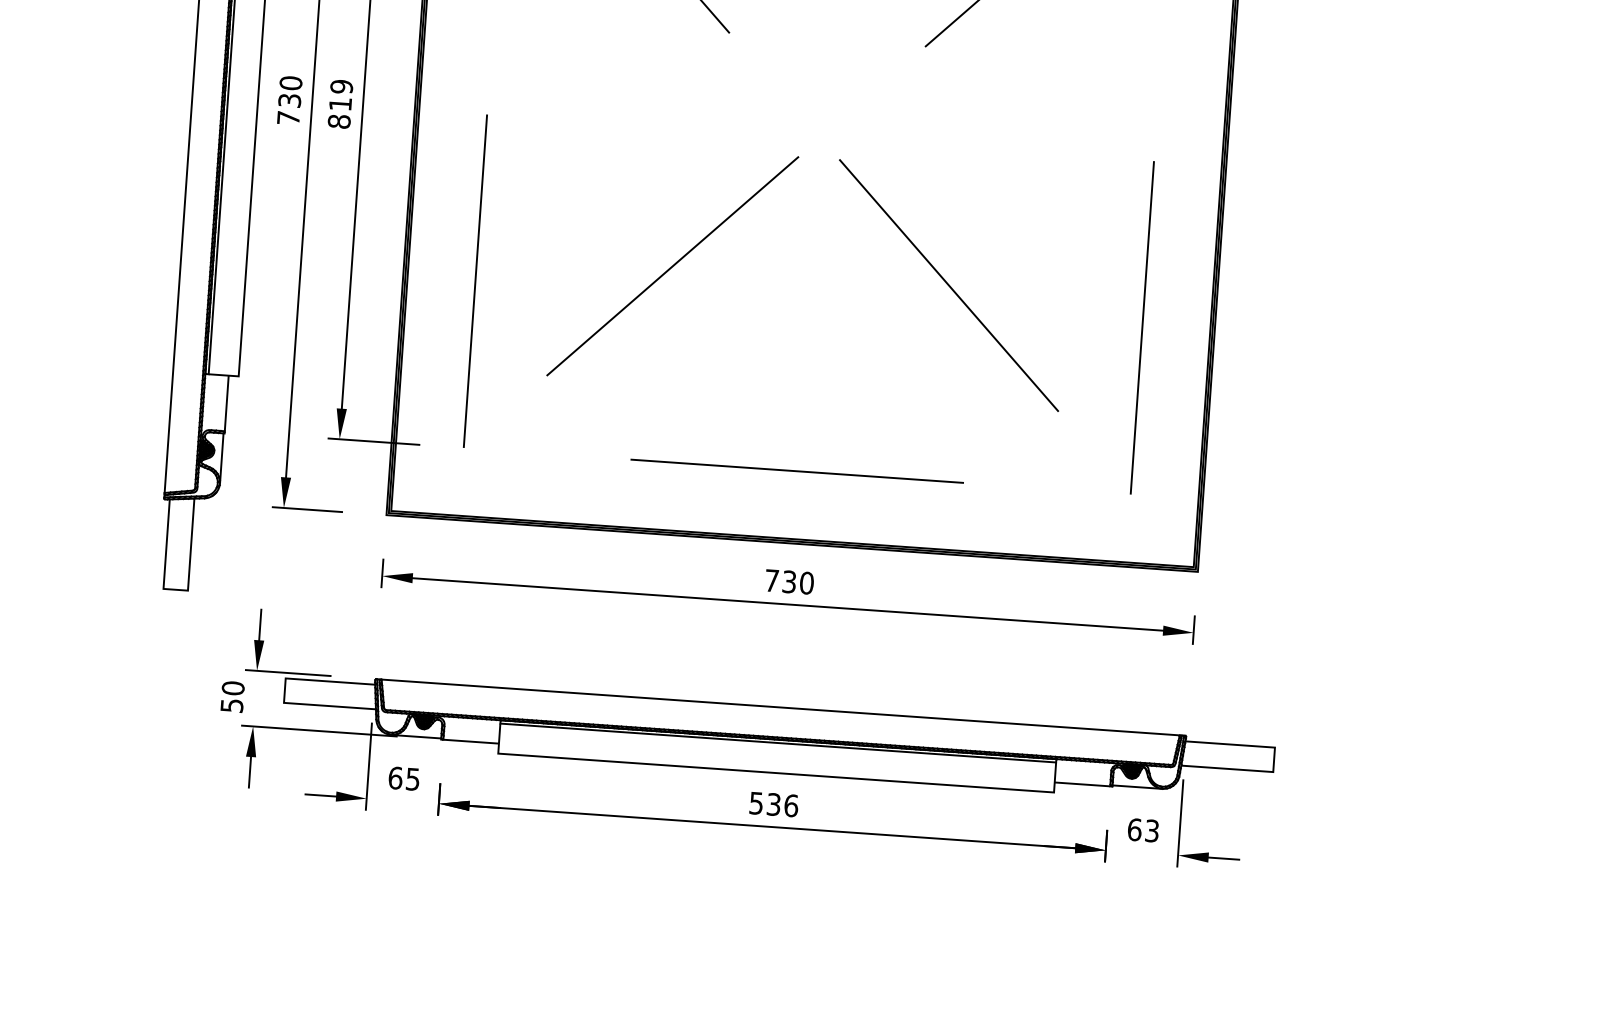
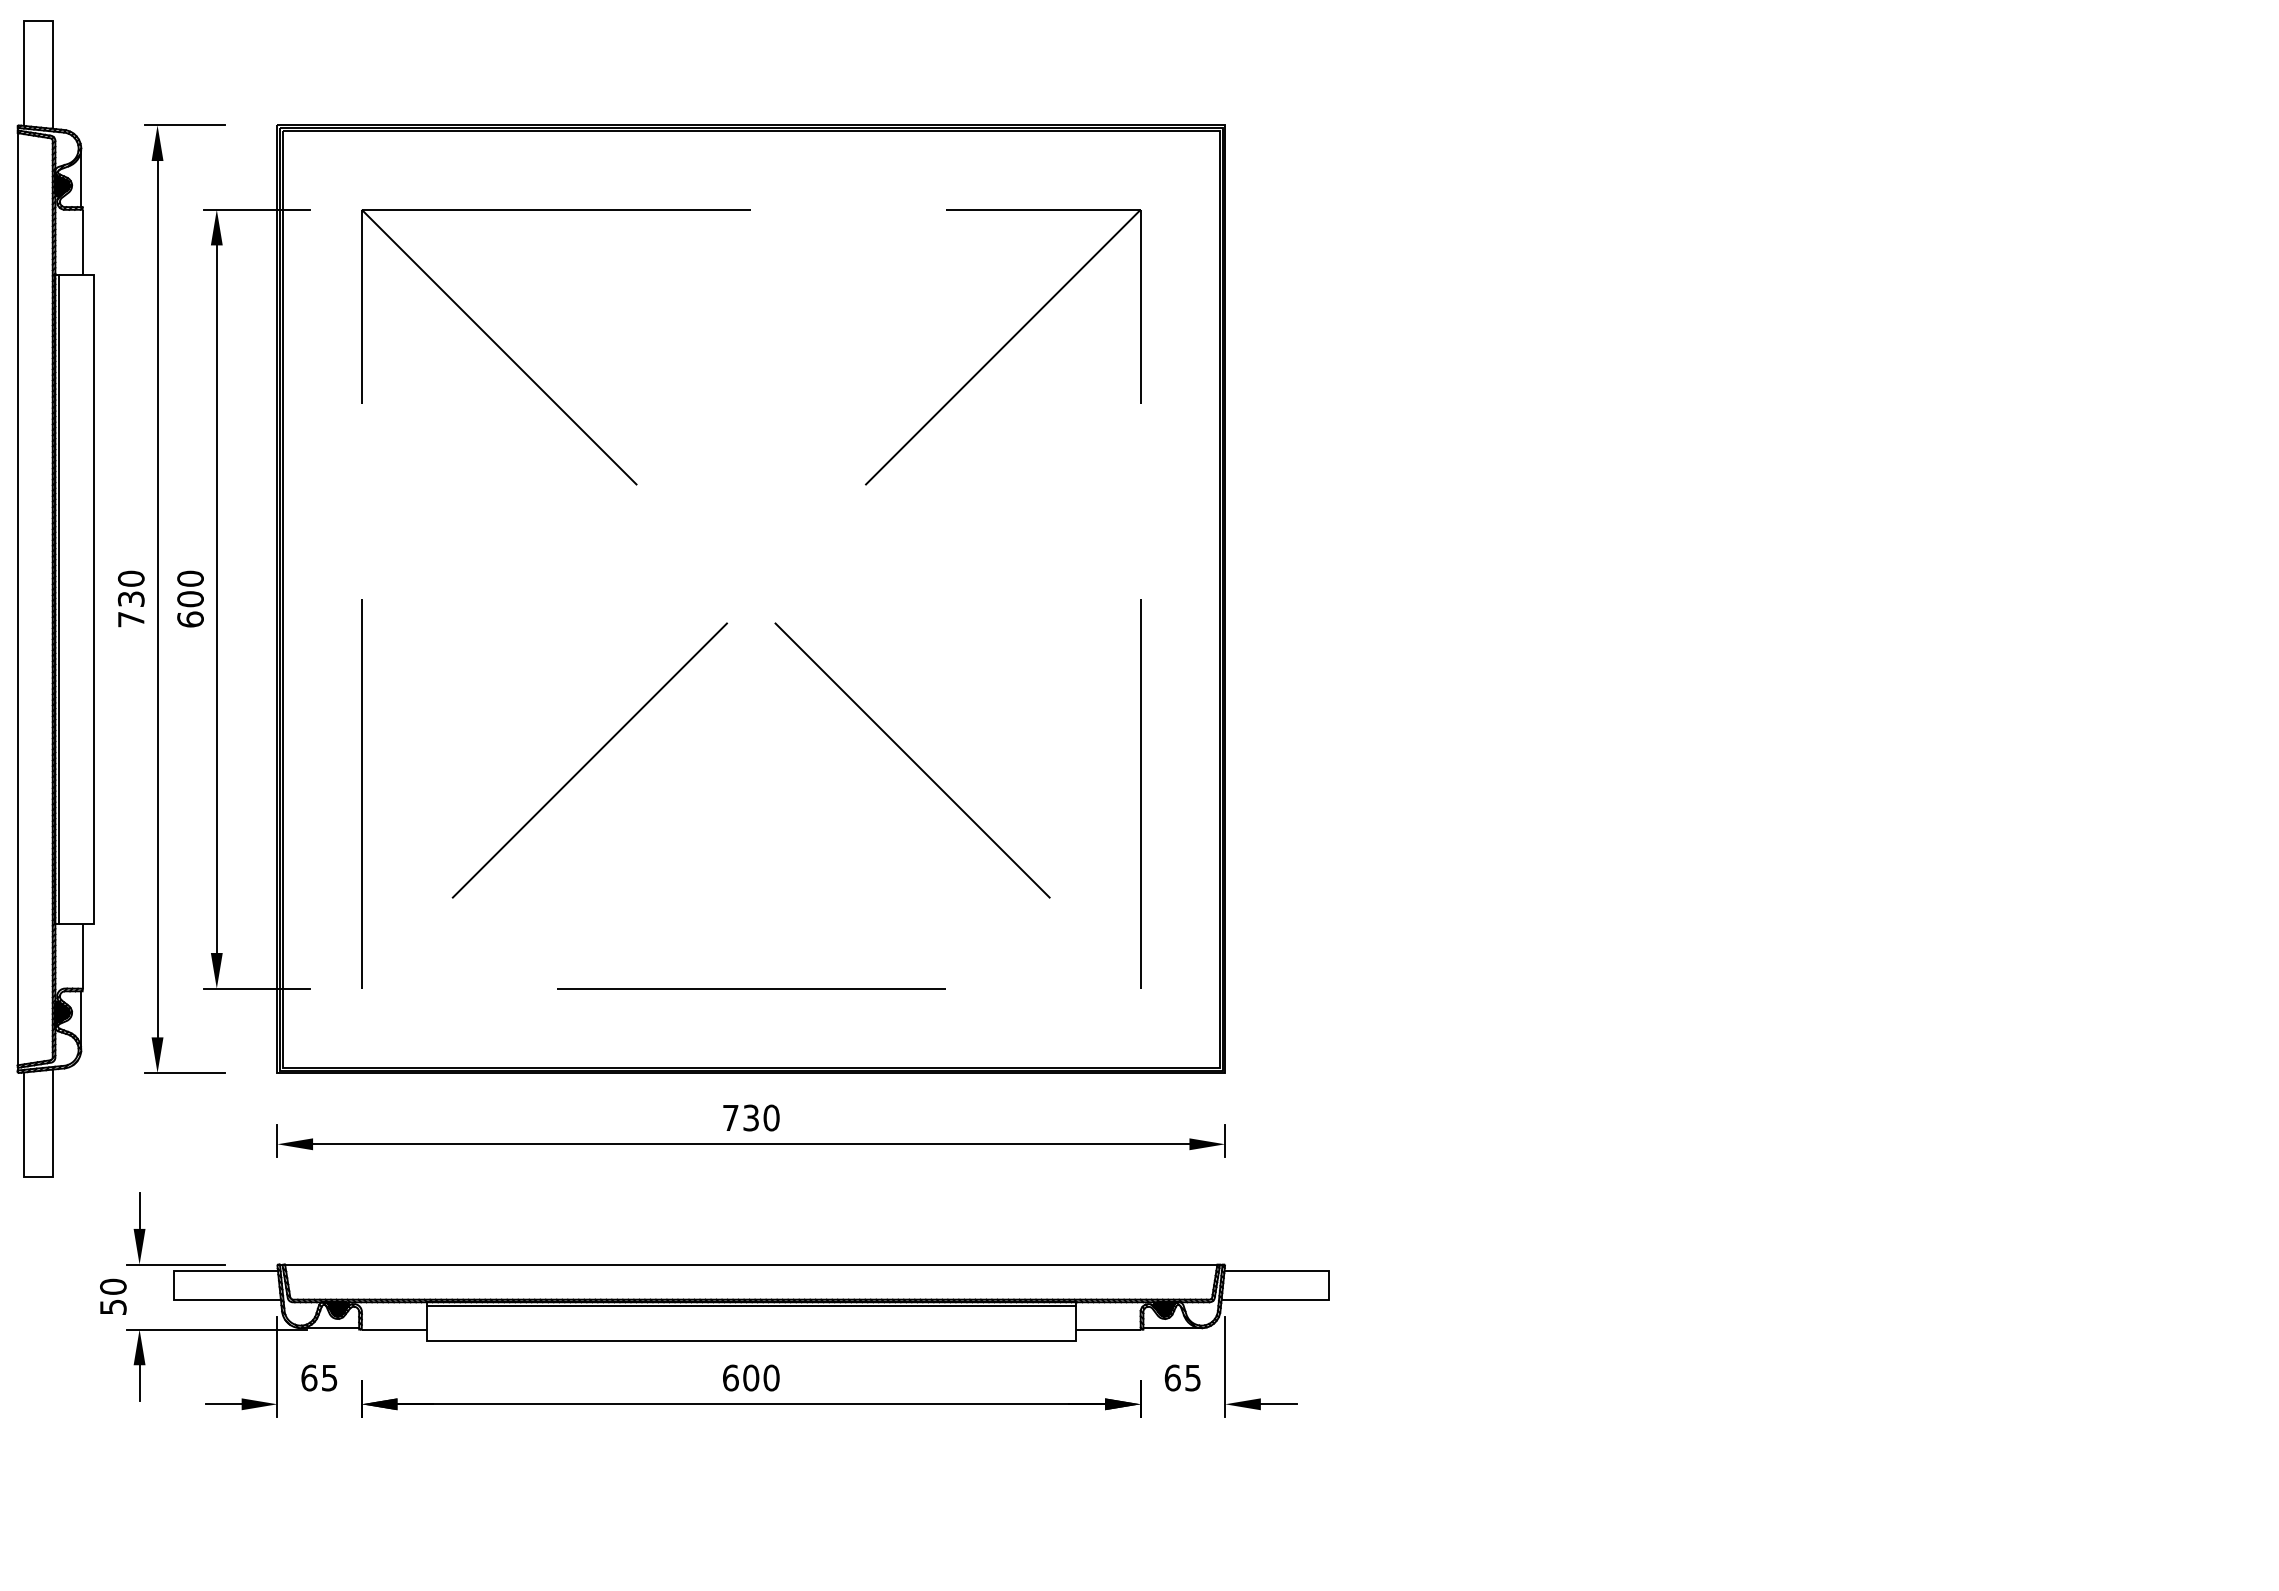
text: (340, 103) -> (190, 598), 819 -> 600
text: (774, 804) -> (751, 1377), 536 -> 600
text: (1152, 830) -> (1193, 1377), 63 -> 65

